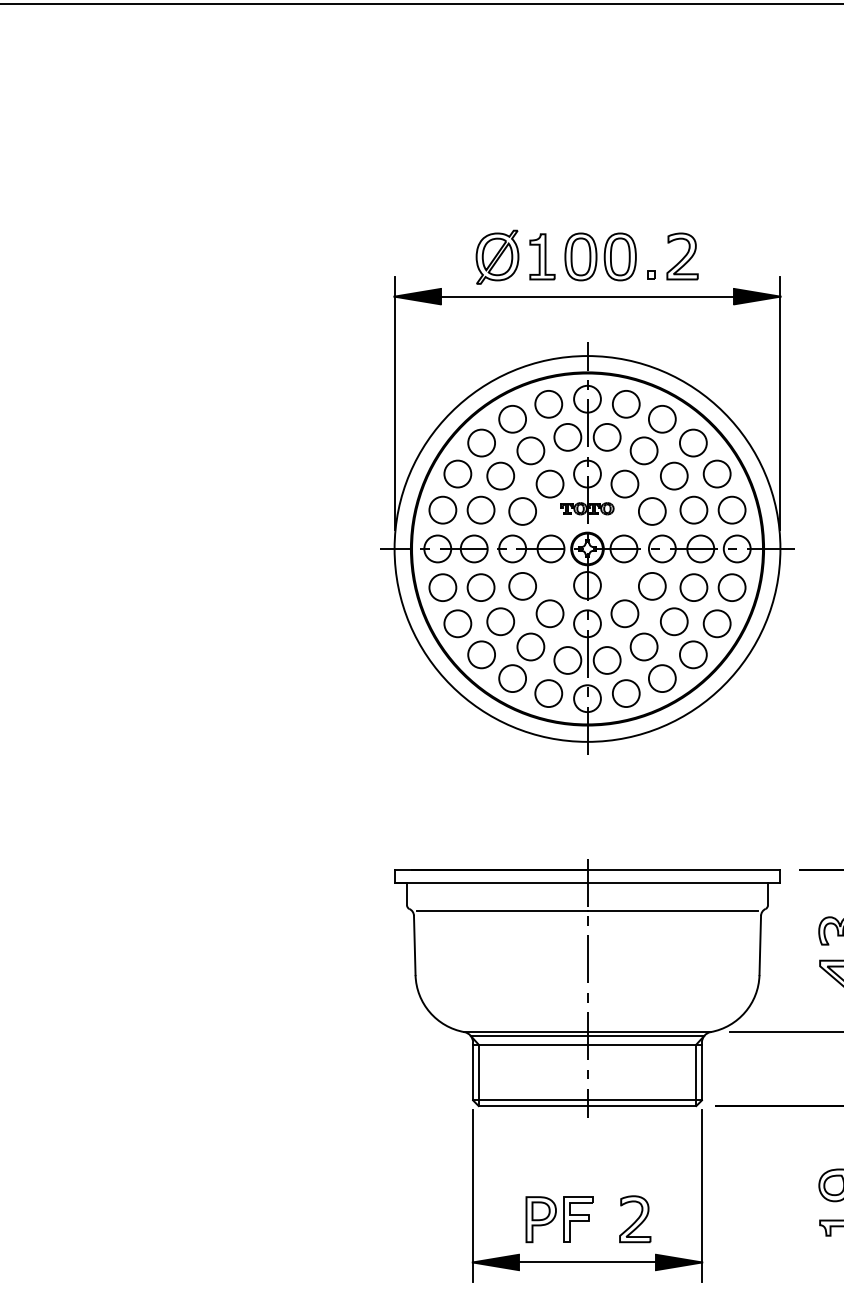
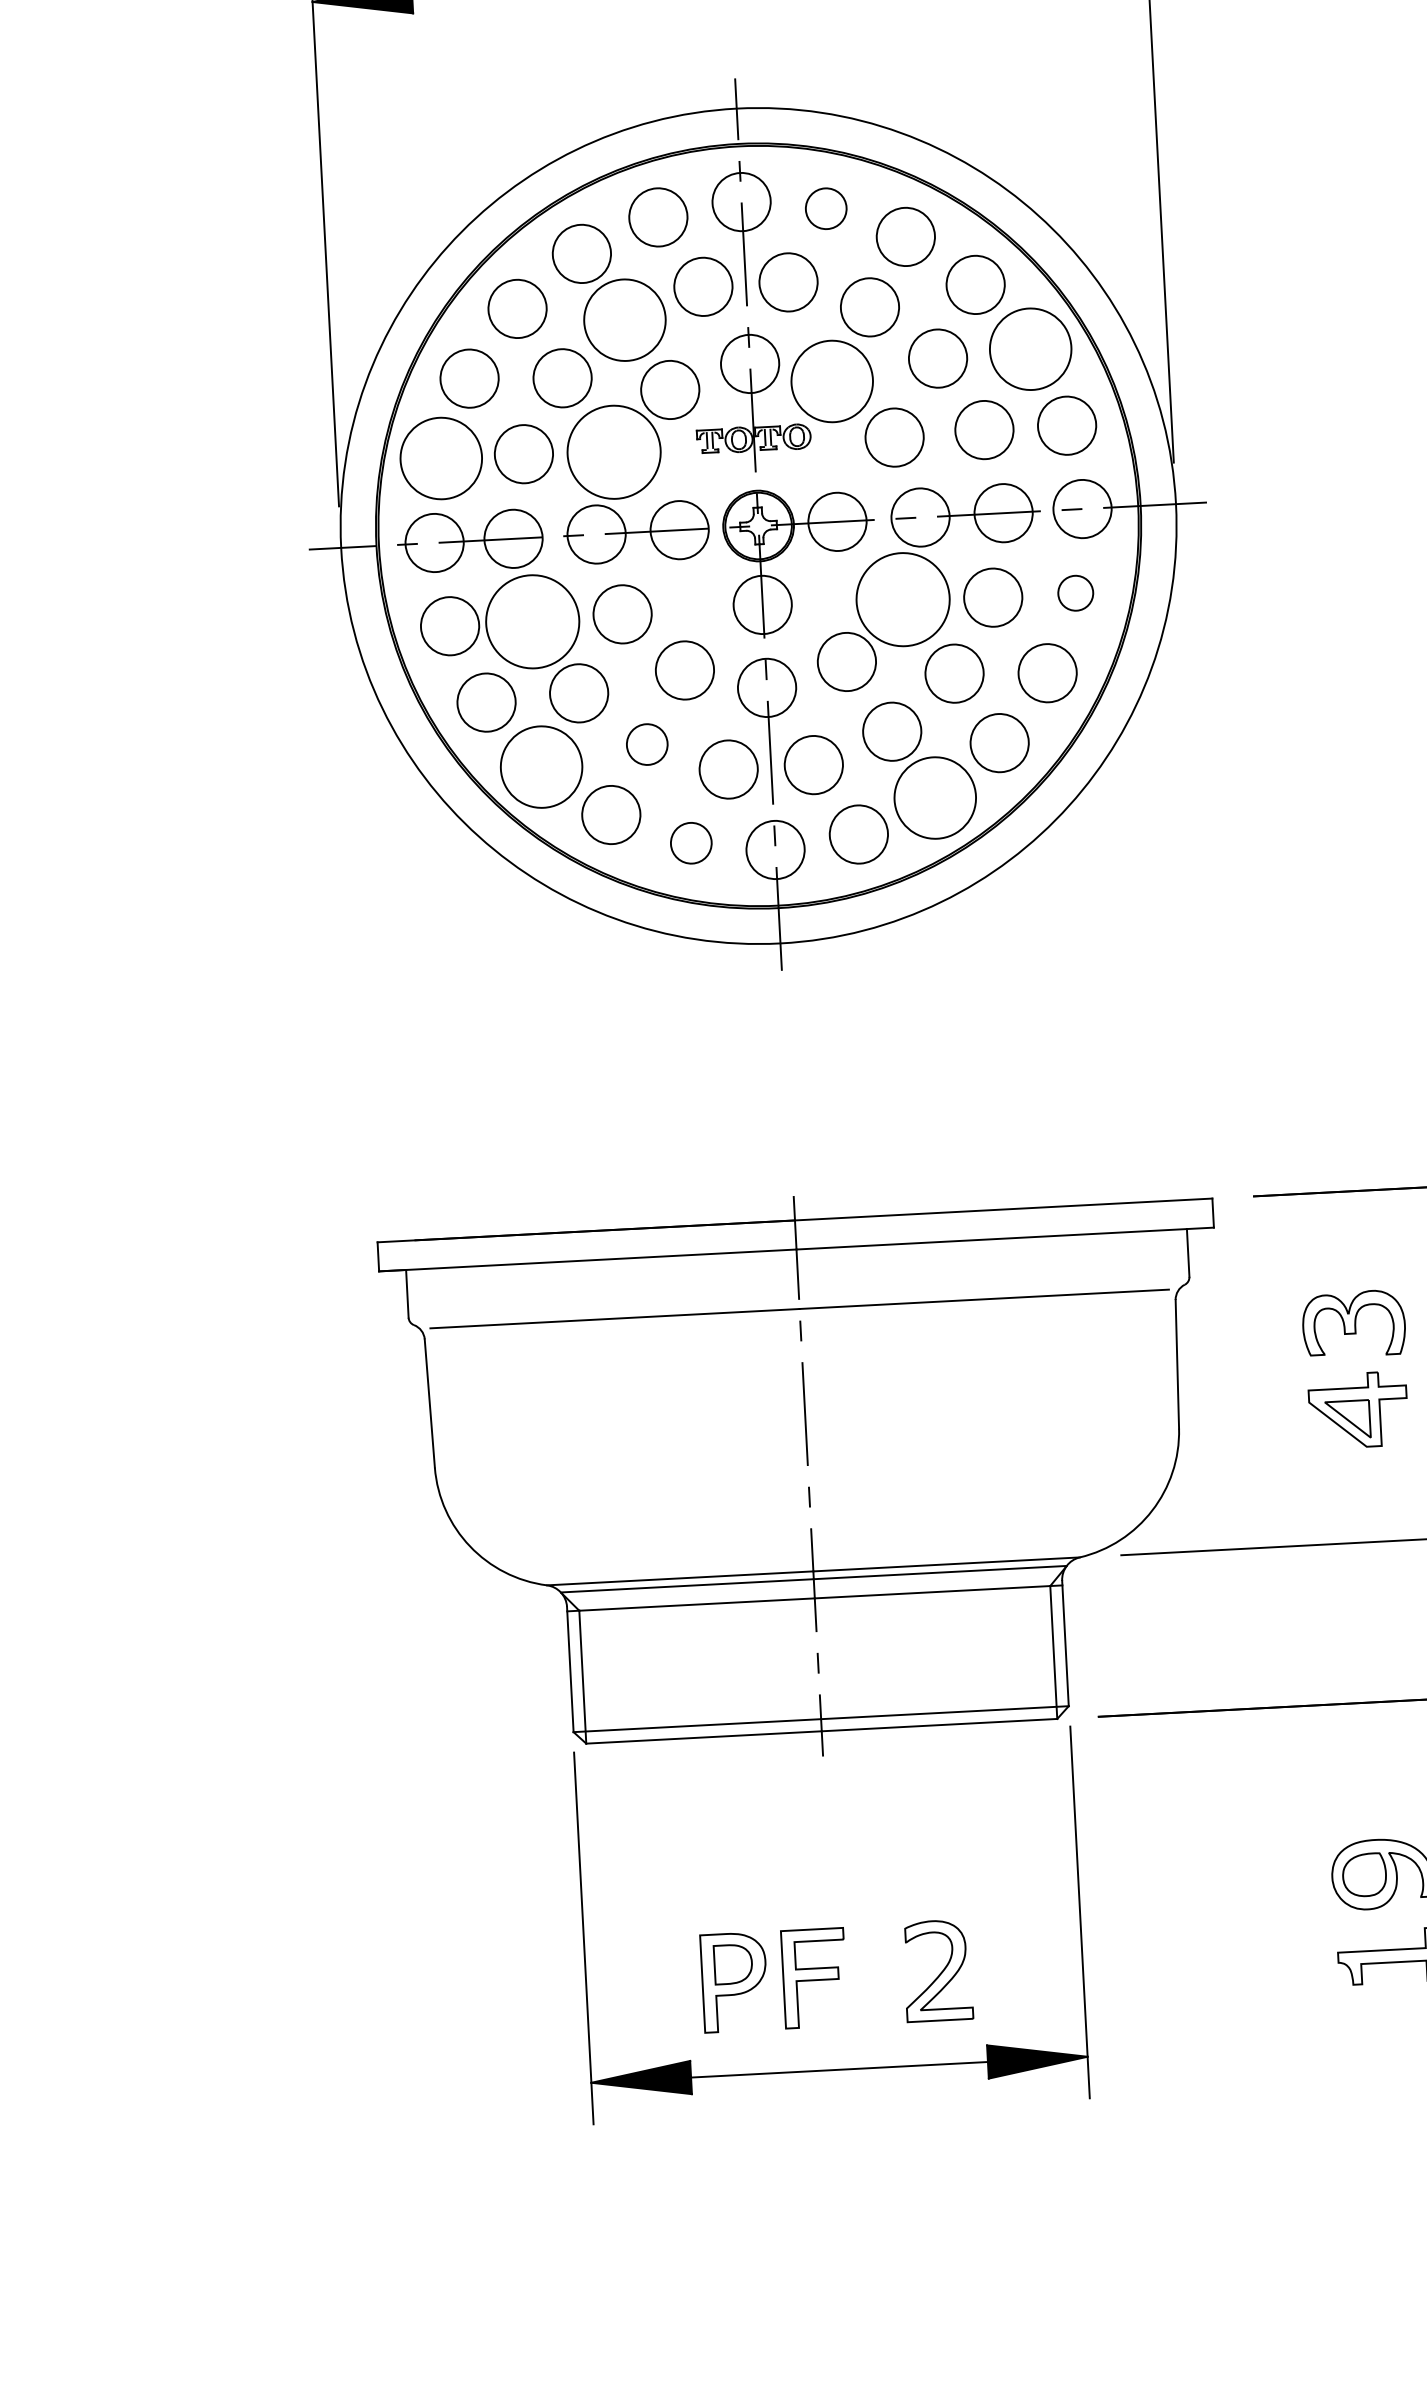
circle: (626, 404) -> (826, 209), size x0.7
circle: (530, 450) -> (624, 319), size x1.4
circle: (716, 473) -> (1029, 348), size x1.4
circle: (624, 483) -> (831, 380), size x1.4
circle: (442, 509) -> (440, 457), size x1.4
circle: (522, 511) -> (613, 452), size x1.6
circle: (651, 585) -> (901, 597), size x1.6
circle: (480, 587) -> (531, 621), size x1.6
circle: (731, 587) -> (1074, 593), size x0.6
circle: (530, 646) -> (646, 743), size x0.7
circle: (481, 654) -> (541, 766), size x1.4
circle: (661, 678) -> (933, 797), size x1.4
circle: (548, 693) -> (690, 843), size x0.7

